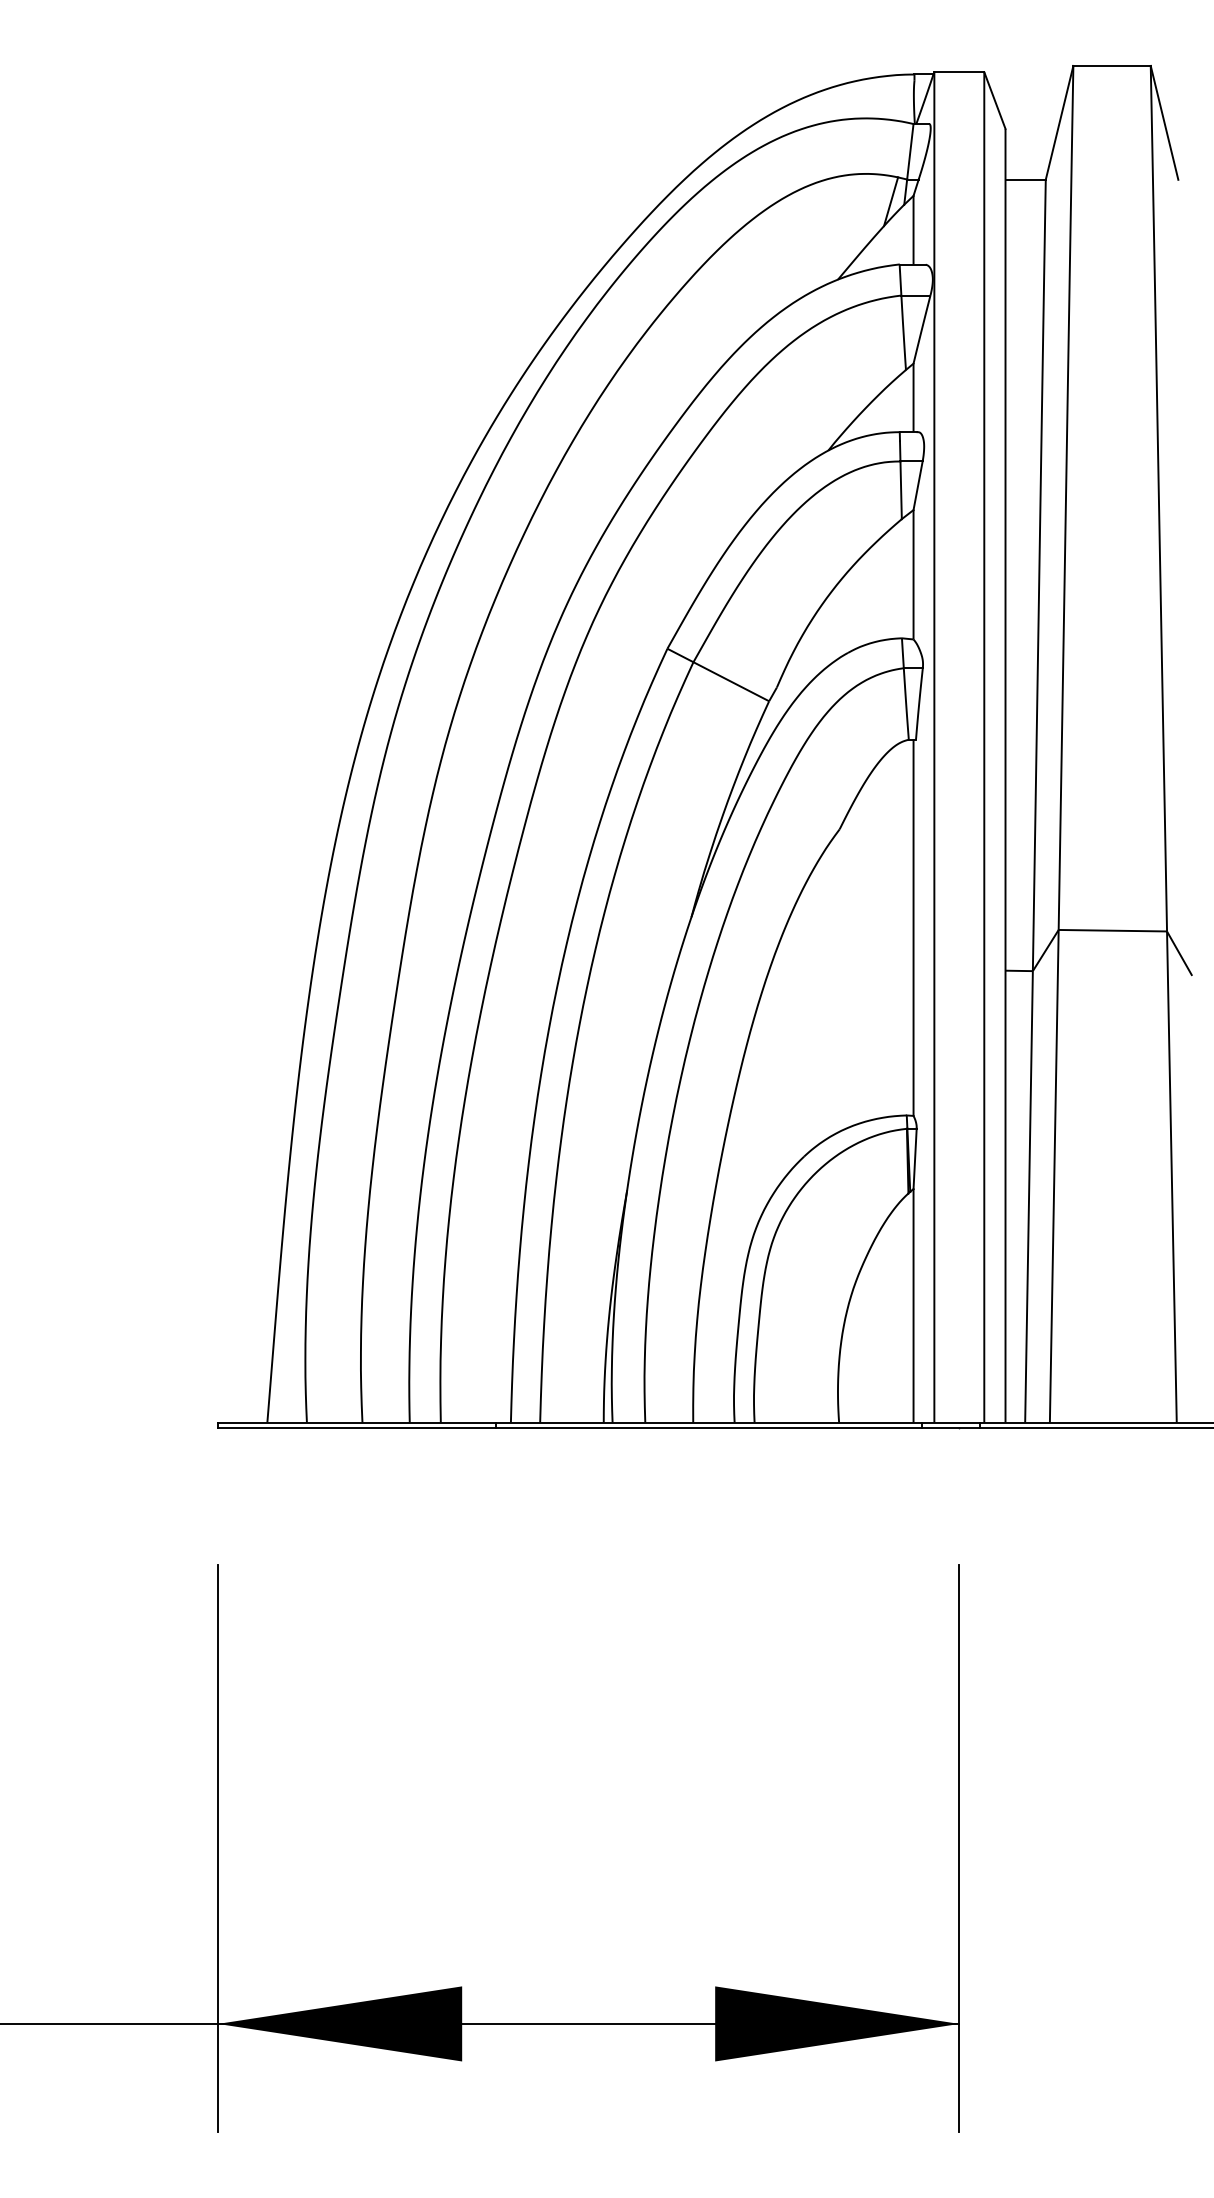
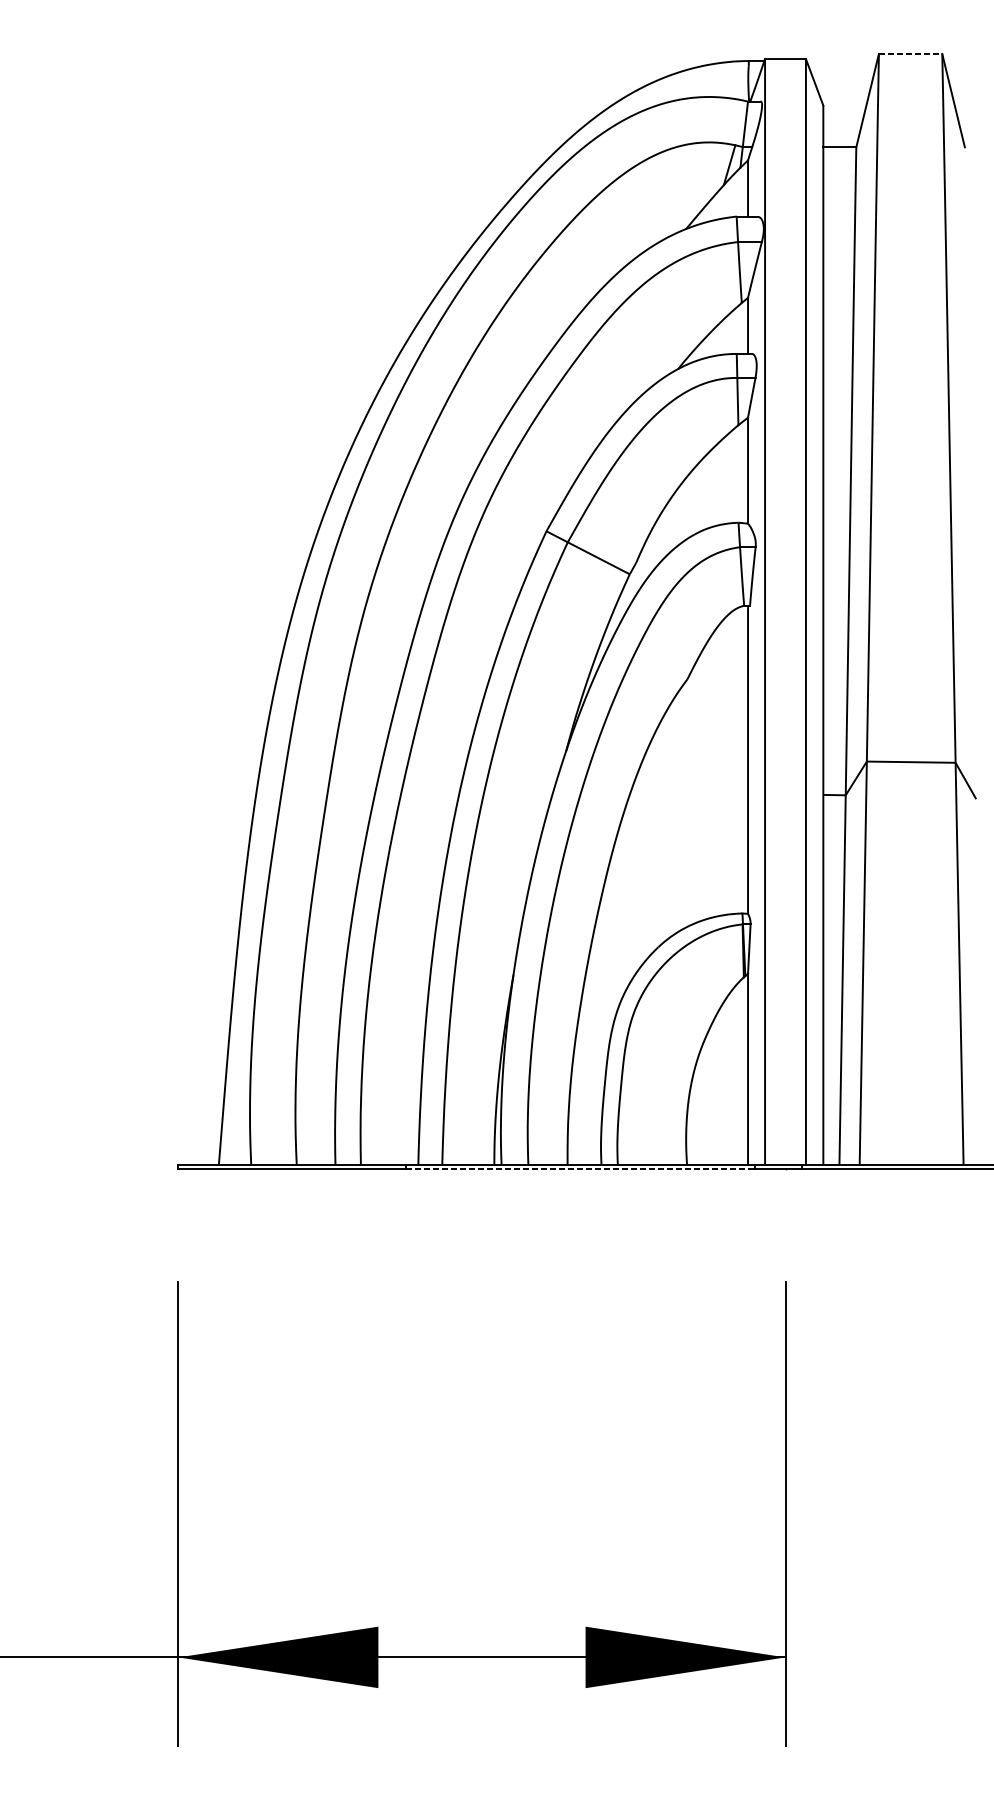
line: (1112, 65) -> (910, 53), solid -> dashed
line: (709, 1427) -> (580, 1169), solid -> dashed

